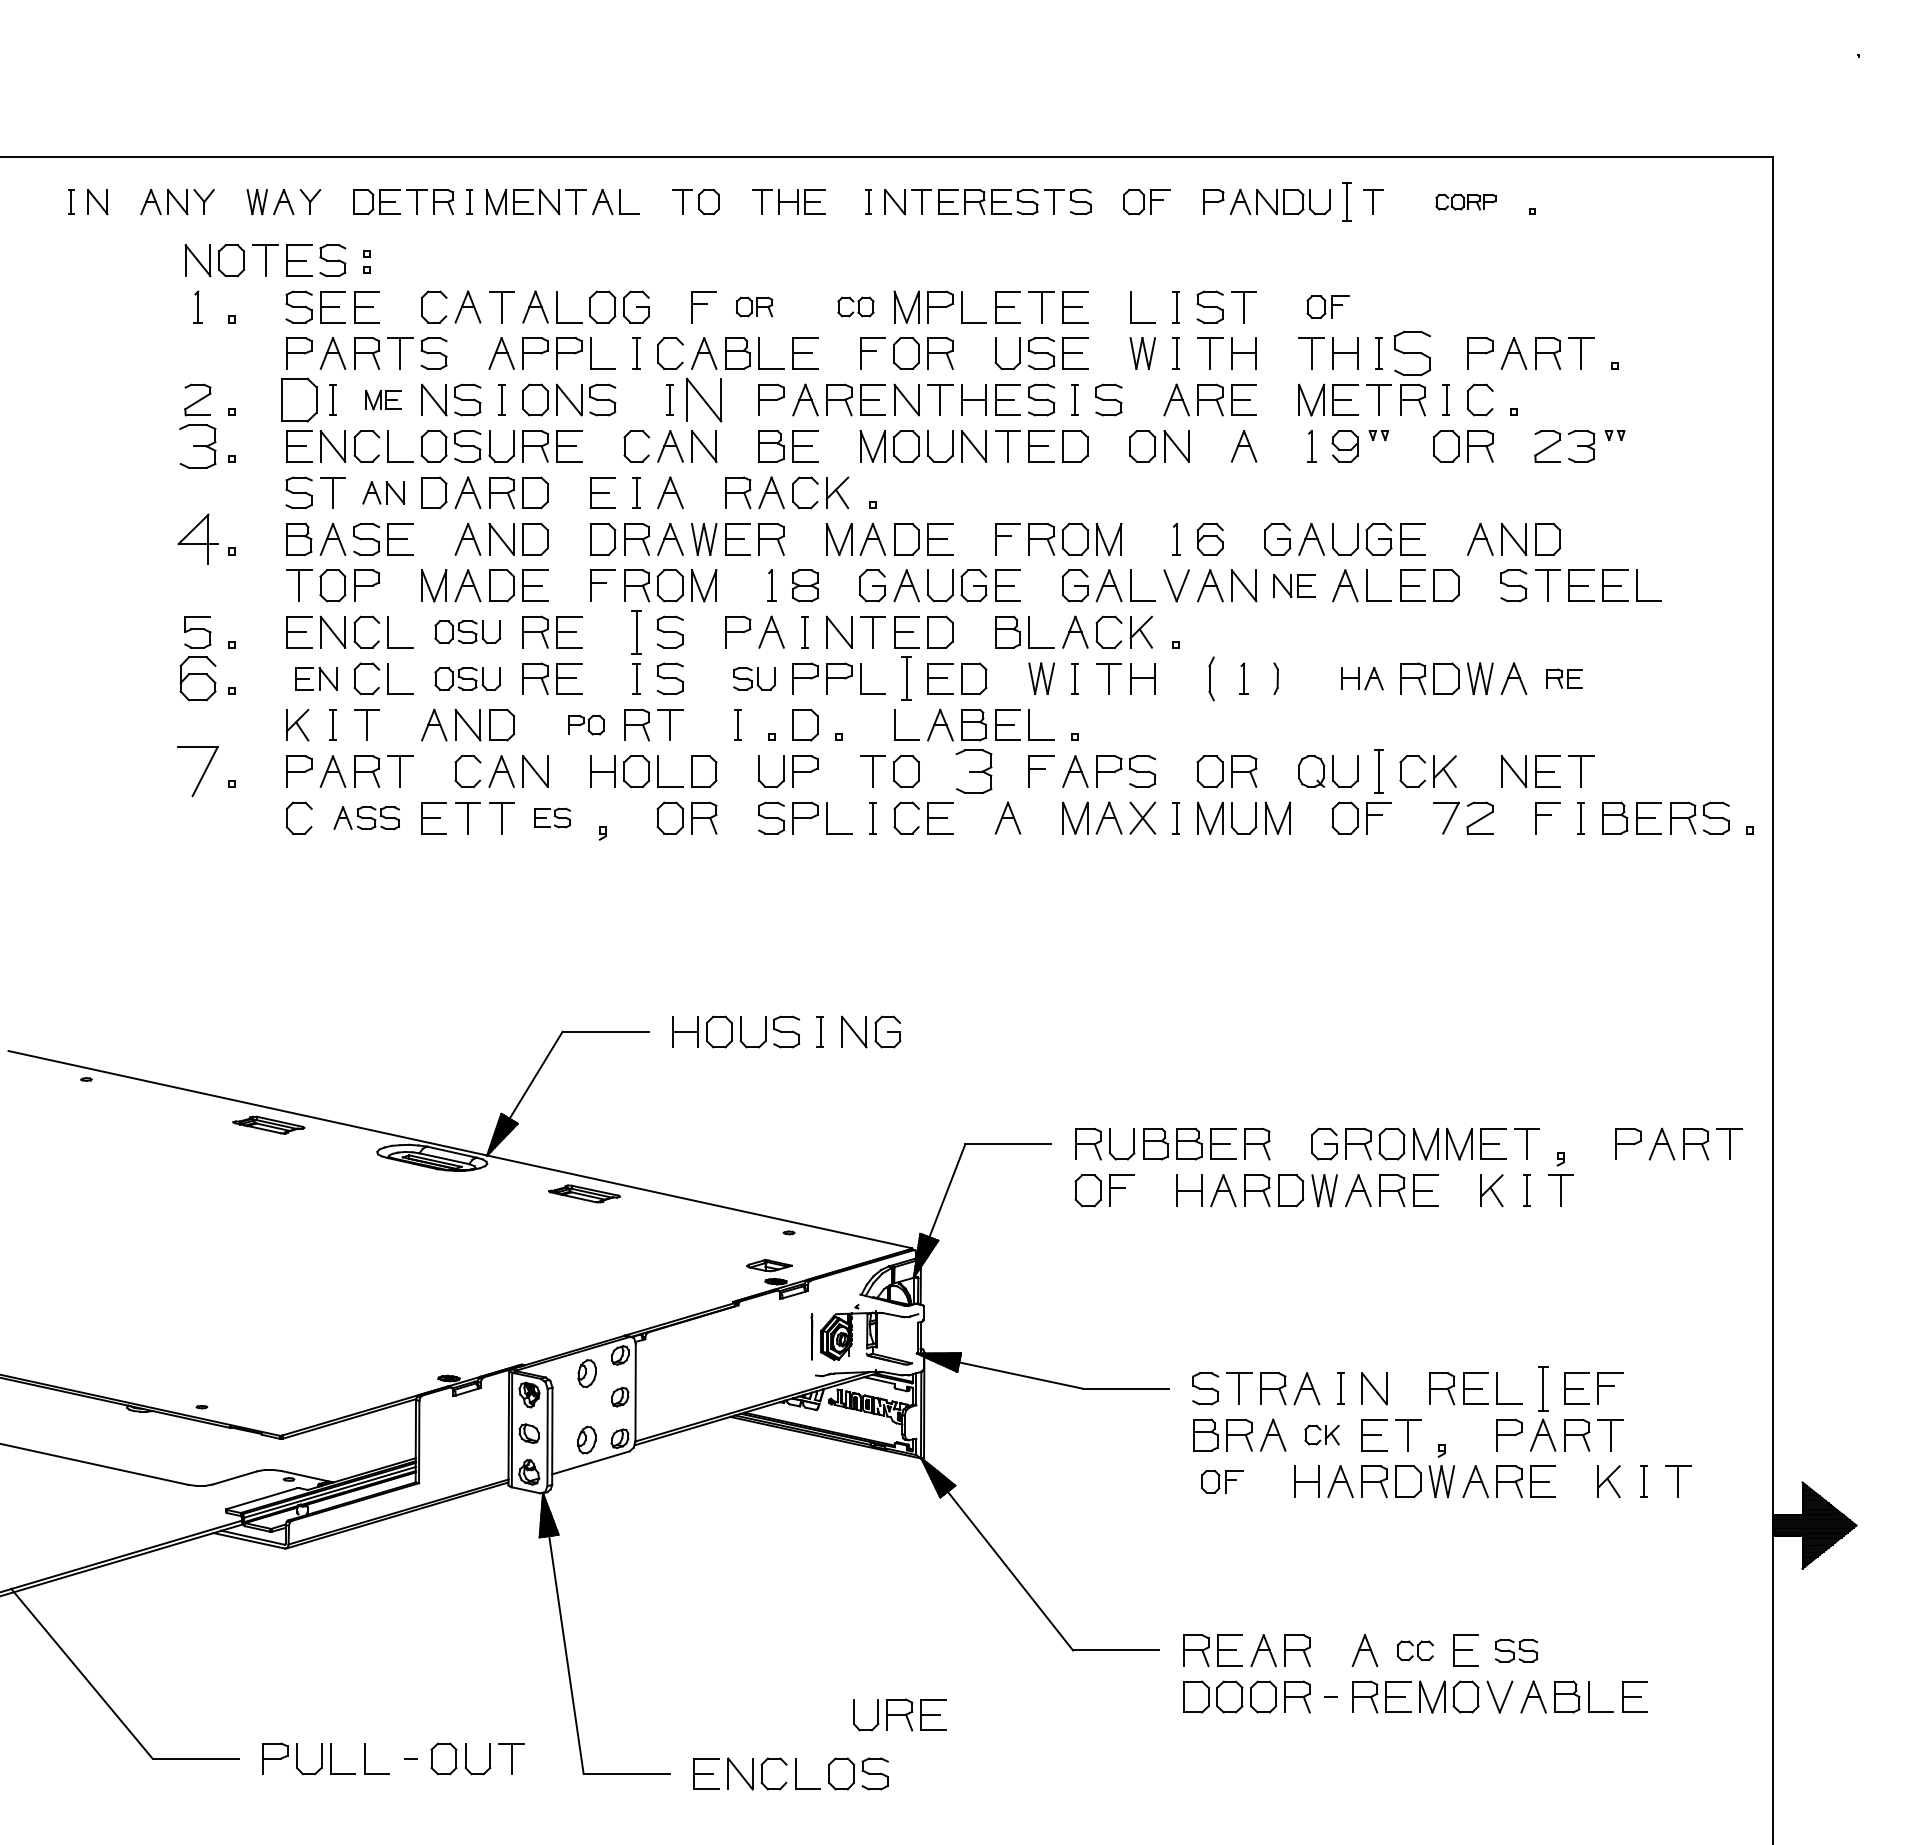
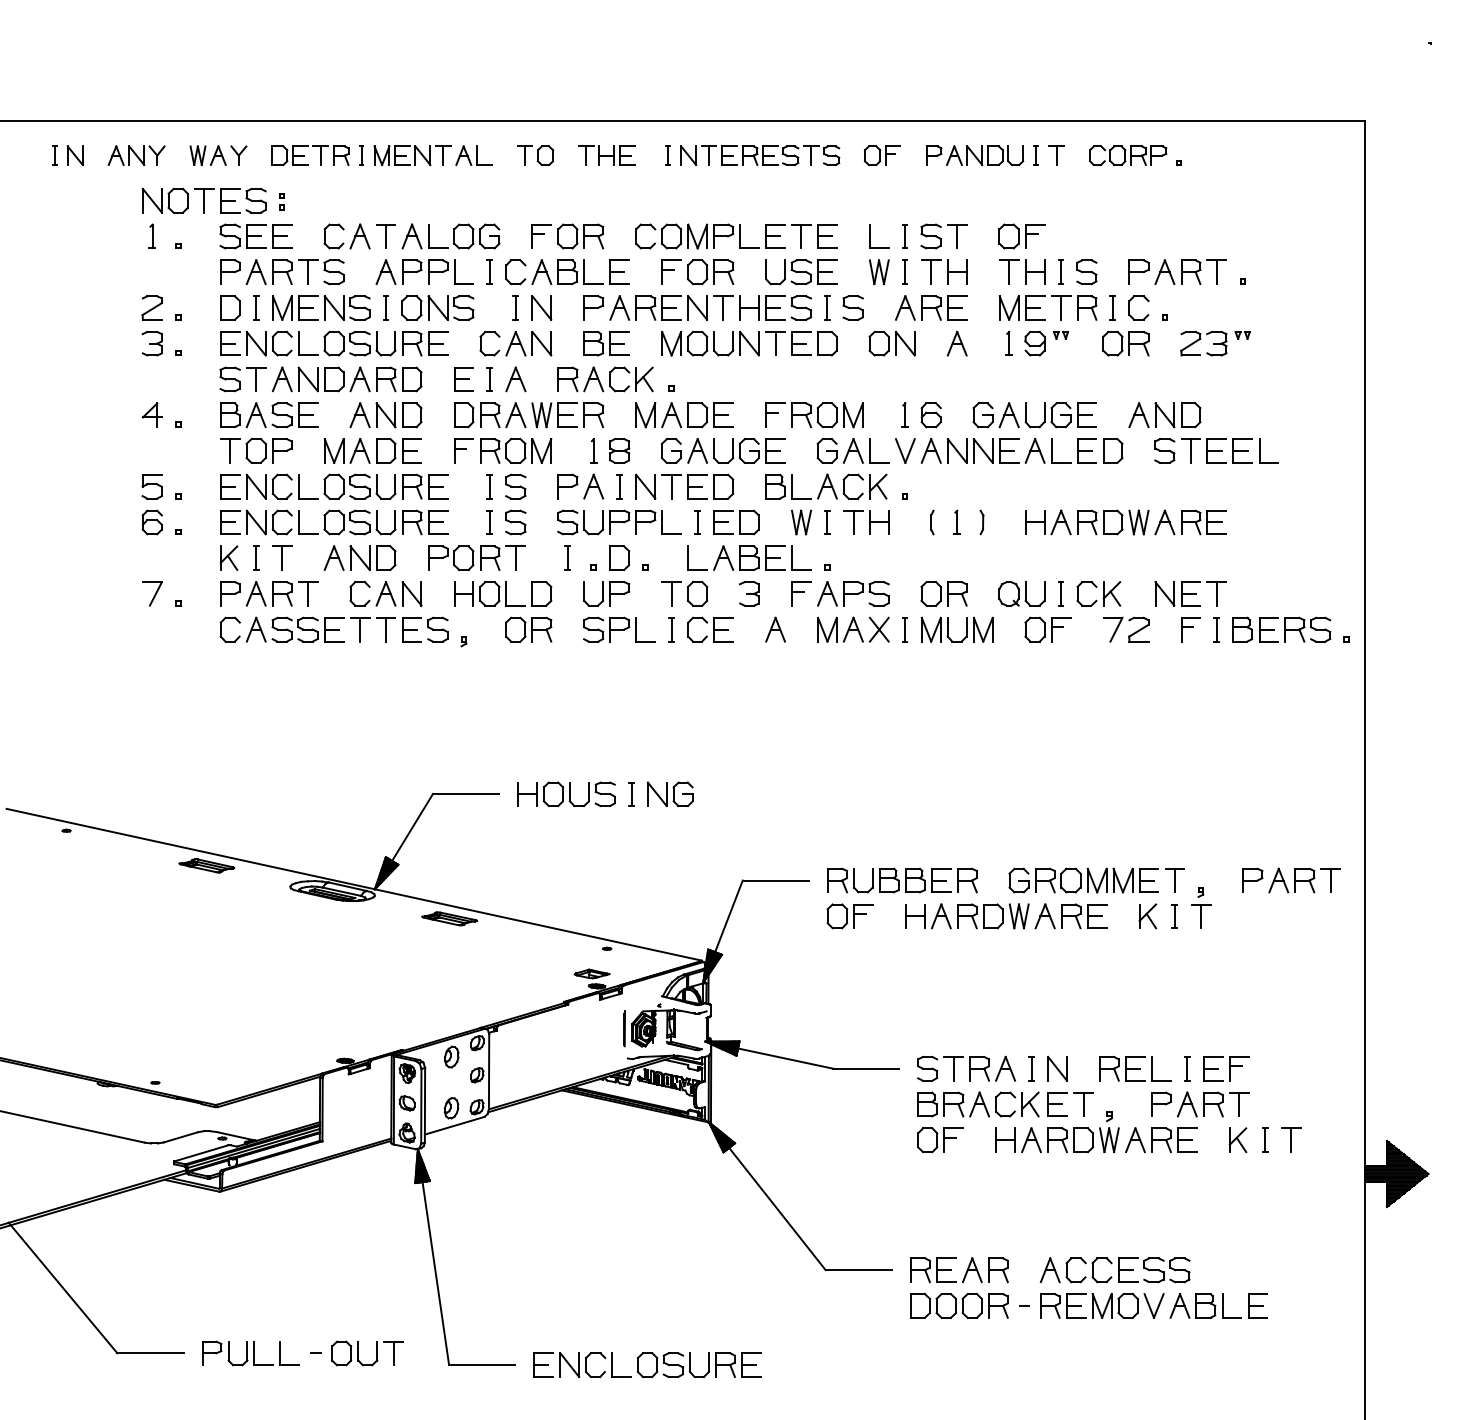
part: (1346, 201) -> (1036, 155), size x0.62
part: (1465, 202) -> (1127, 156), size x1.67
part: (754, 306) -> (580, 236), size x1.67
part: (855, 306) -> (658, 236), size x1.67
part: (1327, 306) -> (1021, 236), size x1.43
part: (1412, 353) -> (1086, 272), size x0.71
part: (299, 399) -> (230, 307), size x0.71
part: (383, 399) -> (295, 307), size x1.67
part: (704, 399) -> (542, 307), size x0.71
part: (197, 446) -> (151, 343), size x0.71
part: (383, 492) -> (295, 379), size x1.43
part: (197, 539) -> (151, 415), size x0.62
part: (1294, 585) -> (996, 450), size x1.43
part: (467, 631) -> (359, 486), size x1.43
part: (636, 632) -> (489, 486), size x0.71
part: (197, 678) -> (151, 522), size x0.71
part: (316, 678) -> (243, 522), size x1.43
part: (467, 678) -> (359, 522), size x1.43
part: (754, 678) -> (580, 522), size x1.43
part: (905, 678) -> (696, 522), size x0.71
part: (1211, 678) -> (932, 522), size x0.71
part: (1362, 678) -> (1048, 522), size x1.43
part: (1564, 678) -> (1203, 522), size x1.67
part: (586, 725) -> (451, 558), size x1.67
part: (198, 771) -> (152, 593), size x0.62
part: (973, 771) -> (749, 593), size x0.71
part: (1378, 771) -> (1060, 593), size x0.71
part: (366, 817) -> (282, 629), size x1.43
part: (552, 817) -> (425, 629), size x1.67
part: (1542, 1388) -> (1186, 1068), size x0.71
part: (1321, 1434) -> (1016, 1103), size x1.67
part: (1222, 1481) -> (940, 1140), size x1.43
part: (1415, 1650) -> (1089, 1270), size x1.67
part: (1516, 1650) -> (1166, 1270), size x1.43
part: (899, 1714) -> (725, 1364), moved

